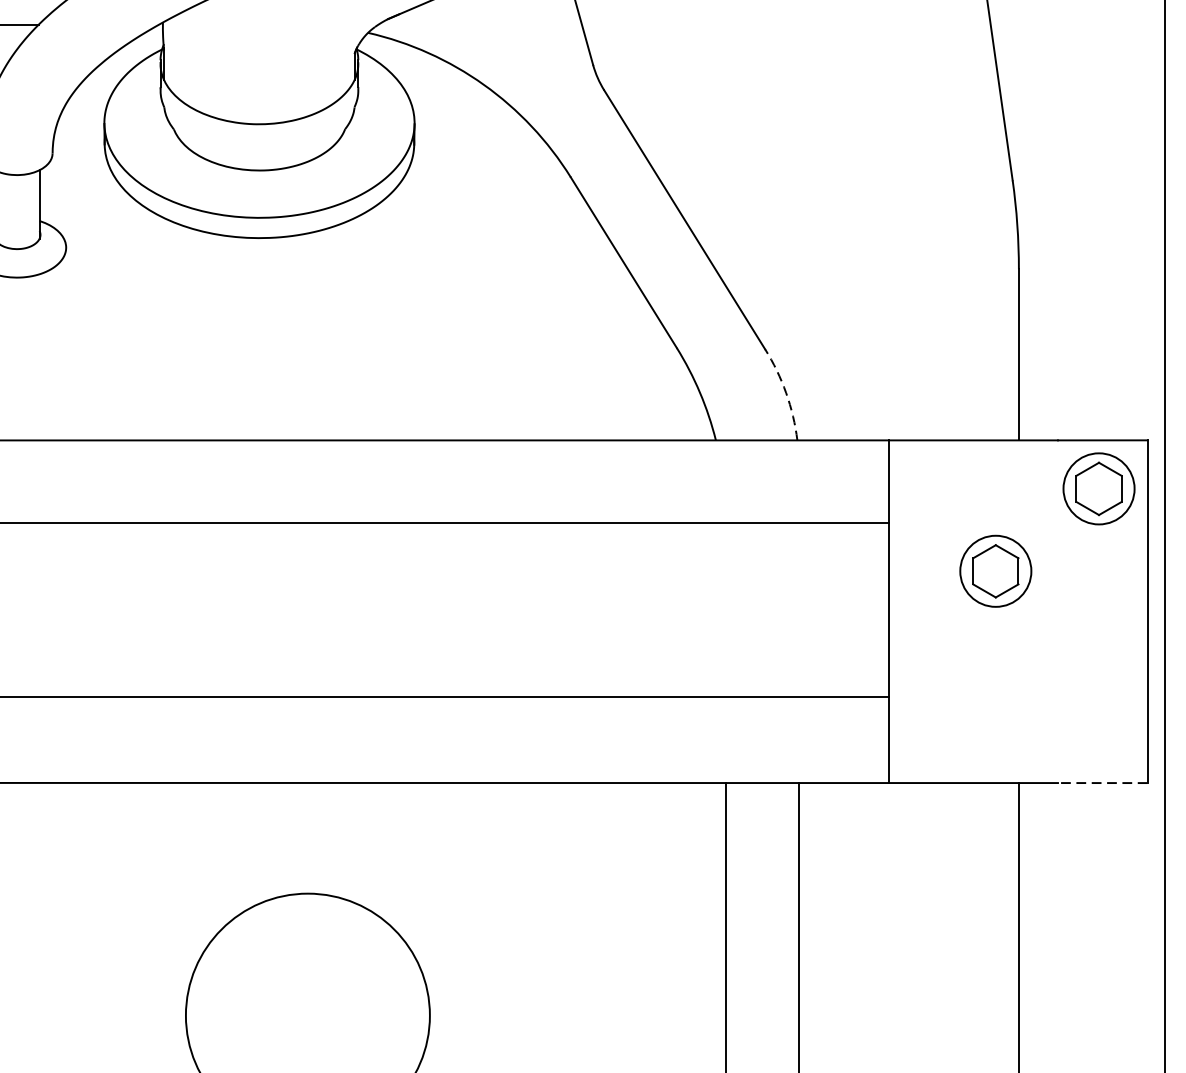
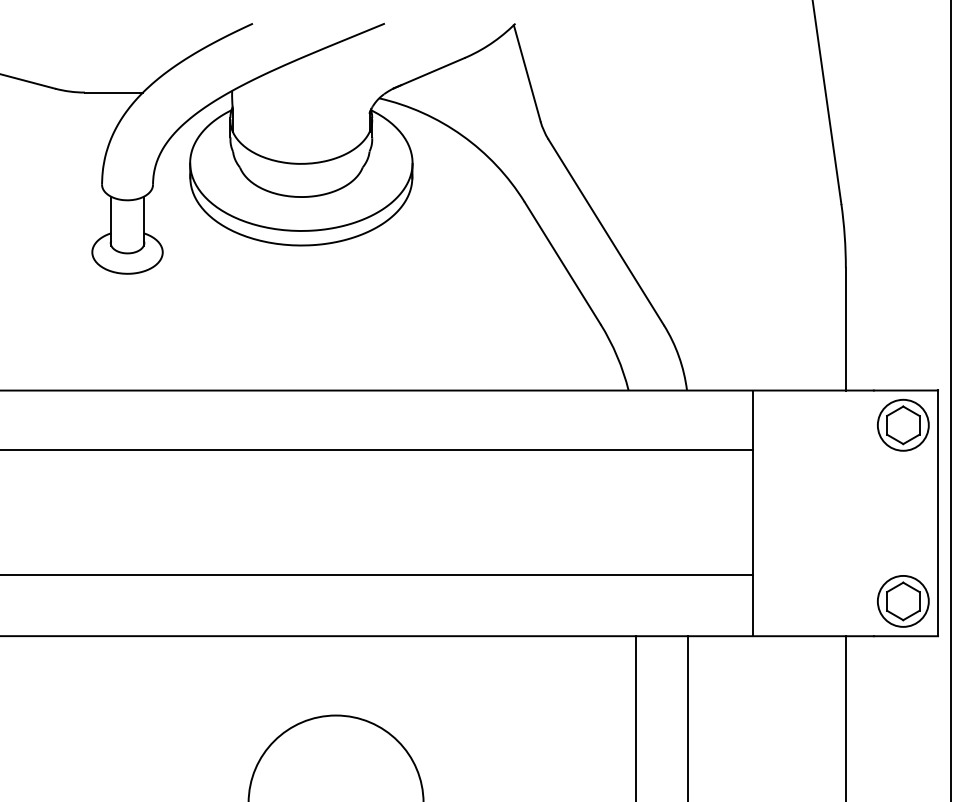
arc: (785, 392) -> (678, 356), dashed -> solid
part: (996, 571) -> (903, 601), moved
line: (1102, 783) -> (905, 636), dashed -> solid

